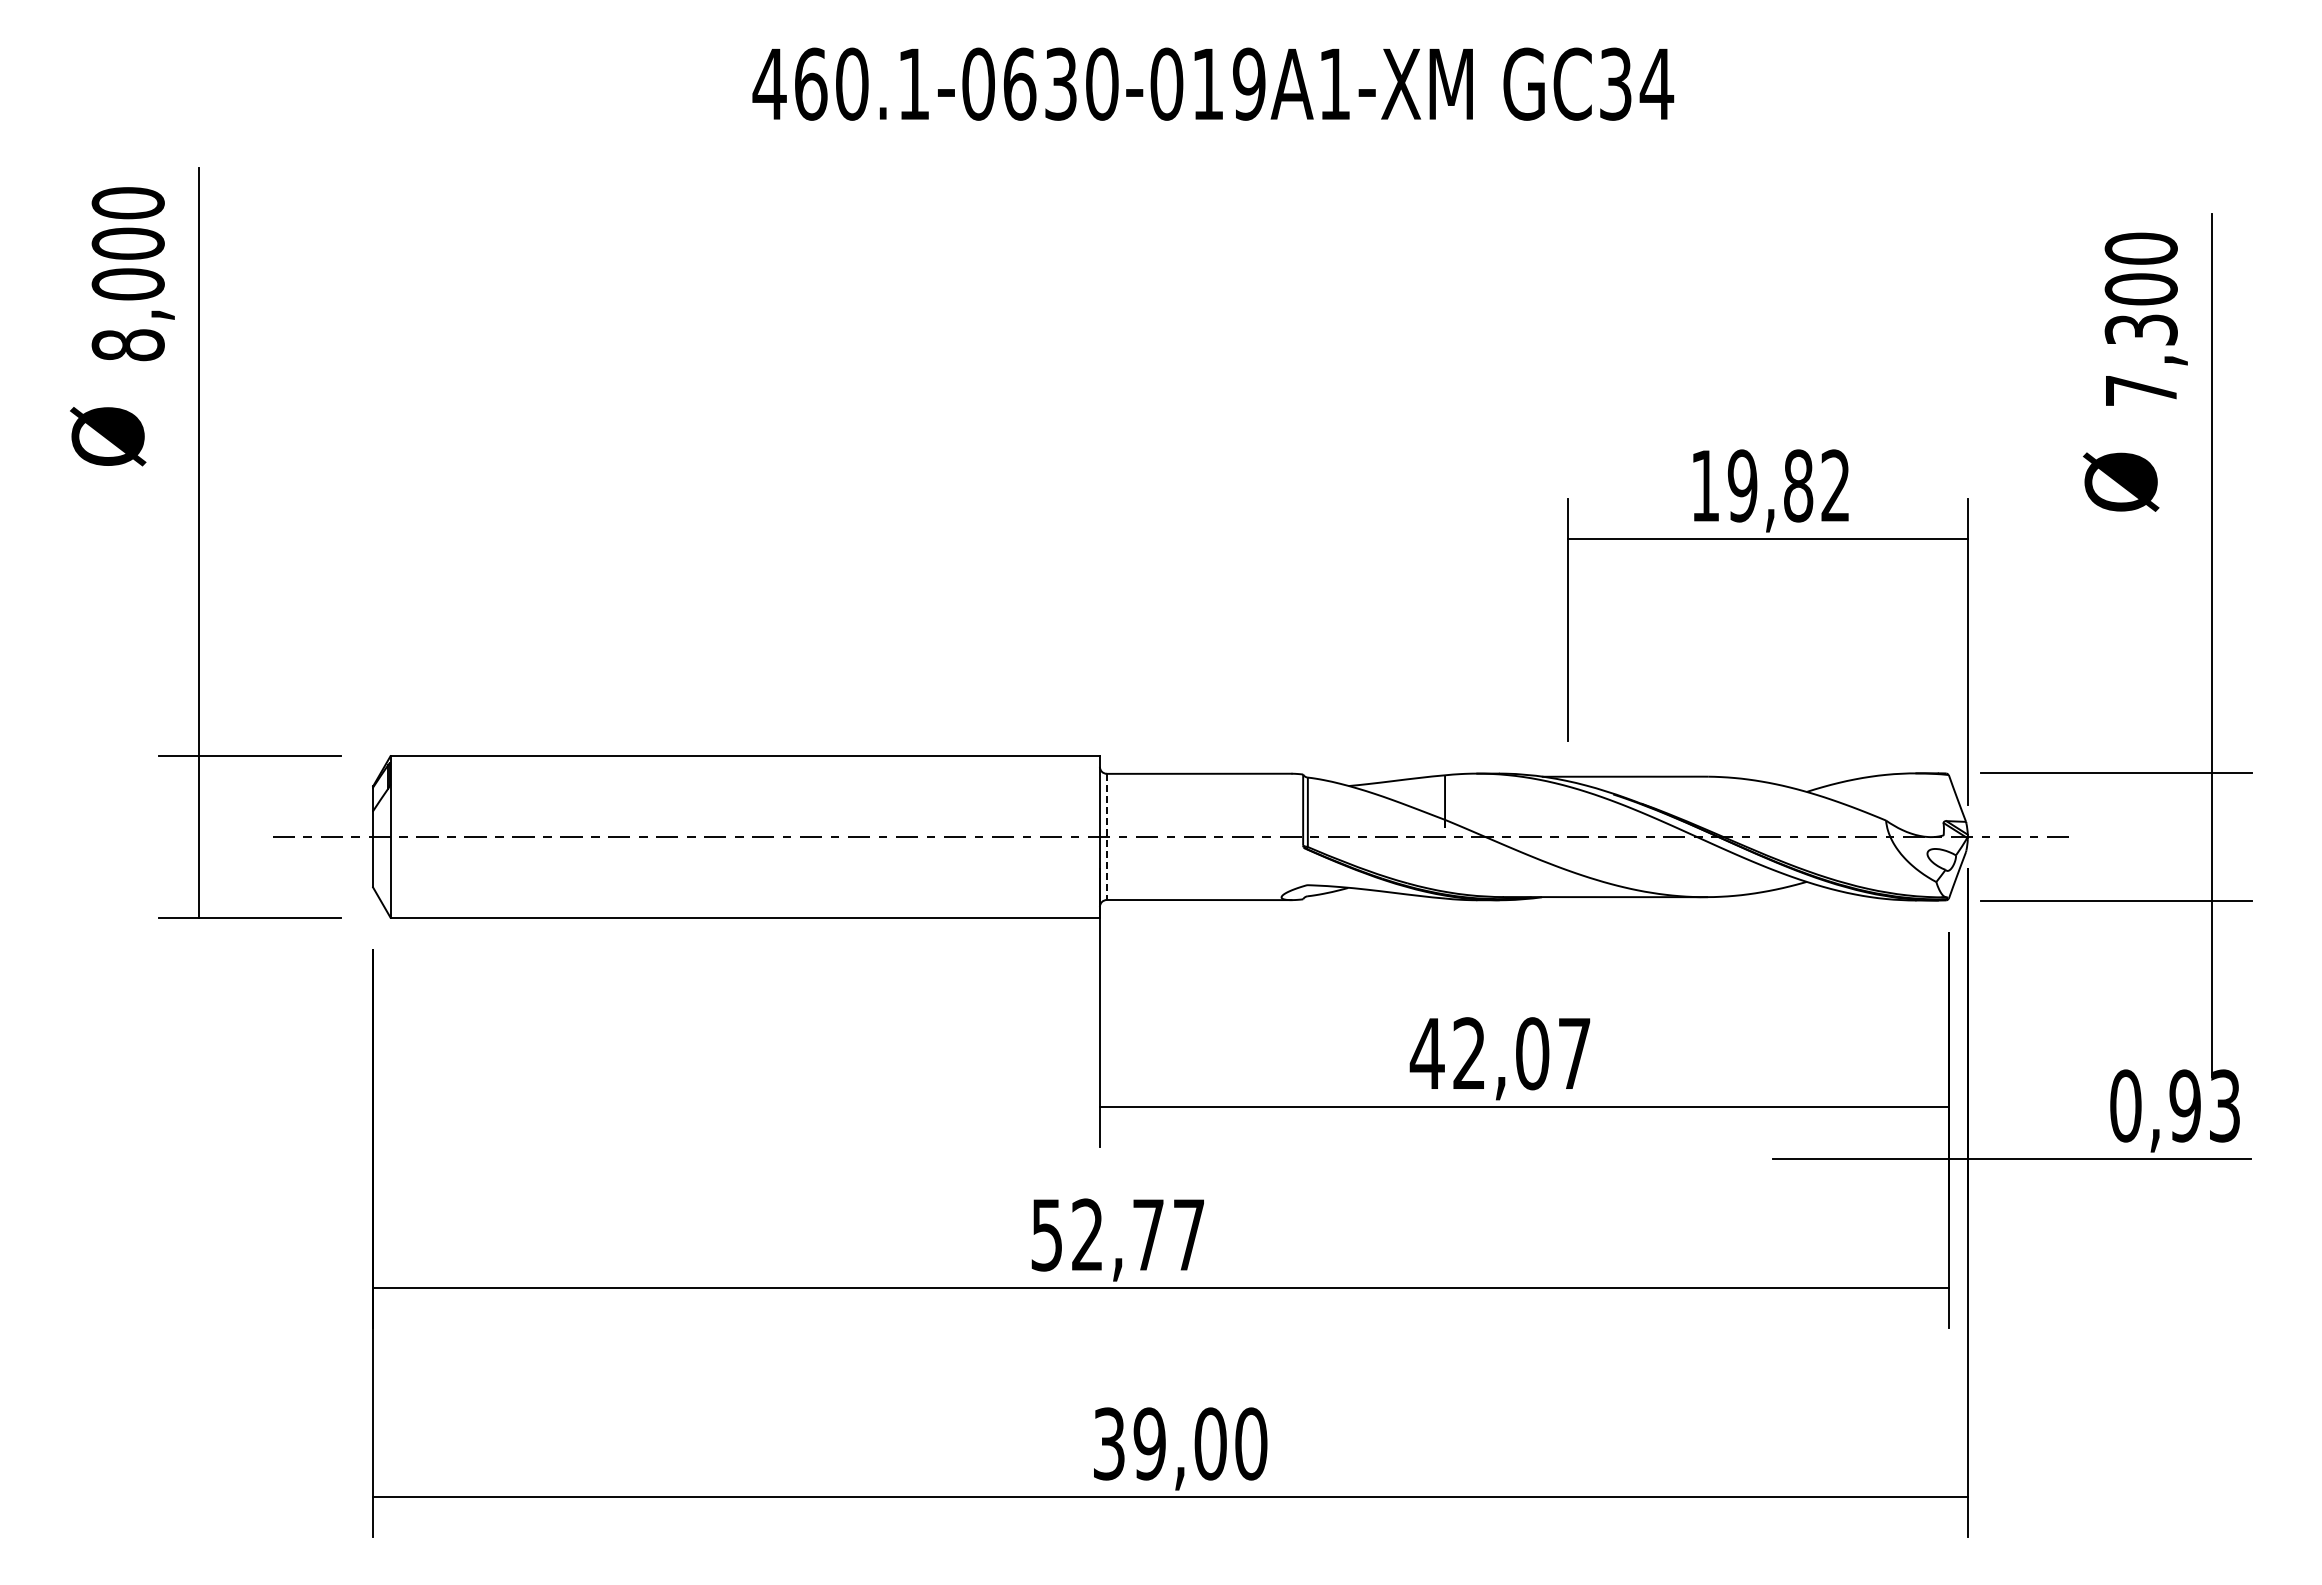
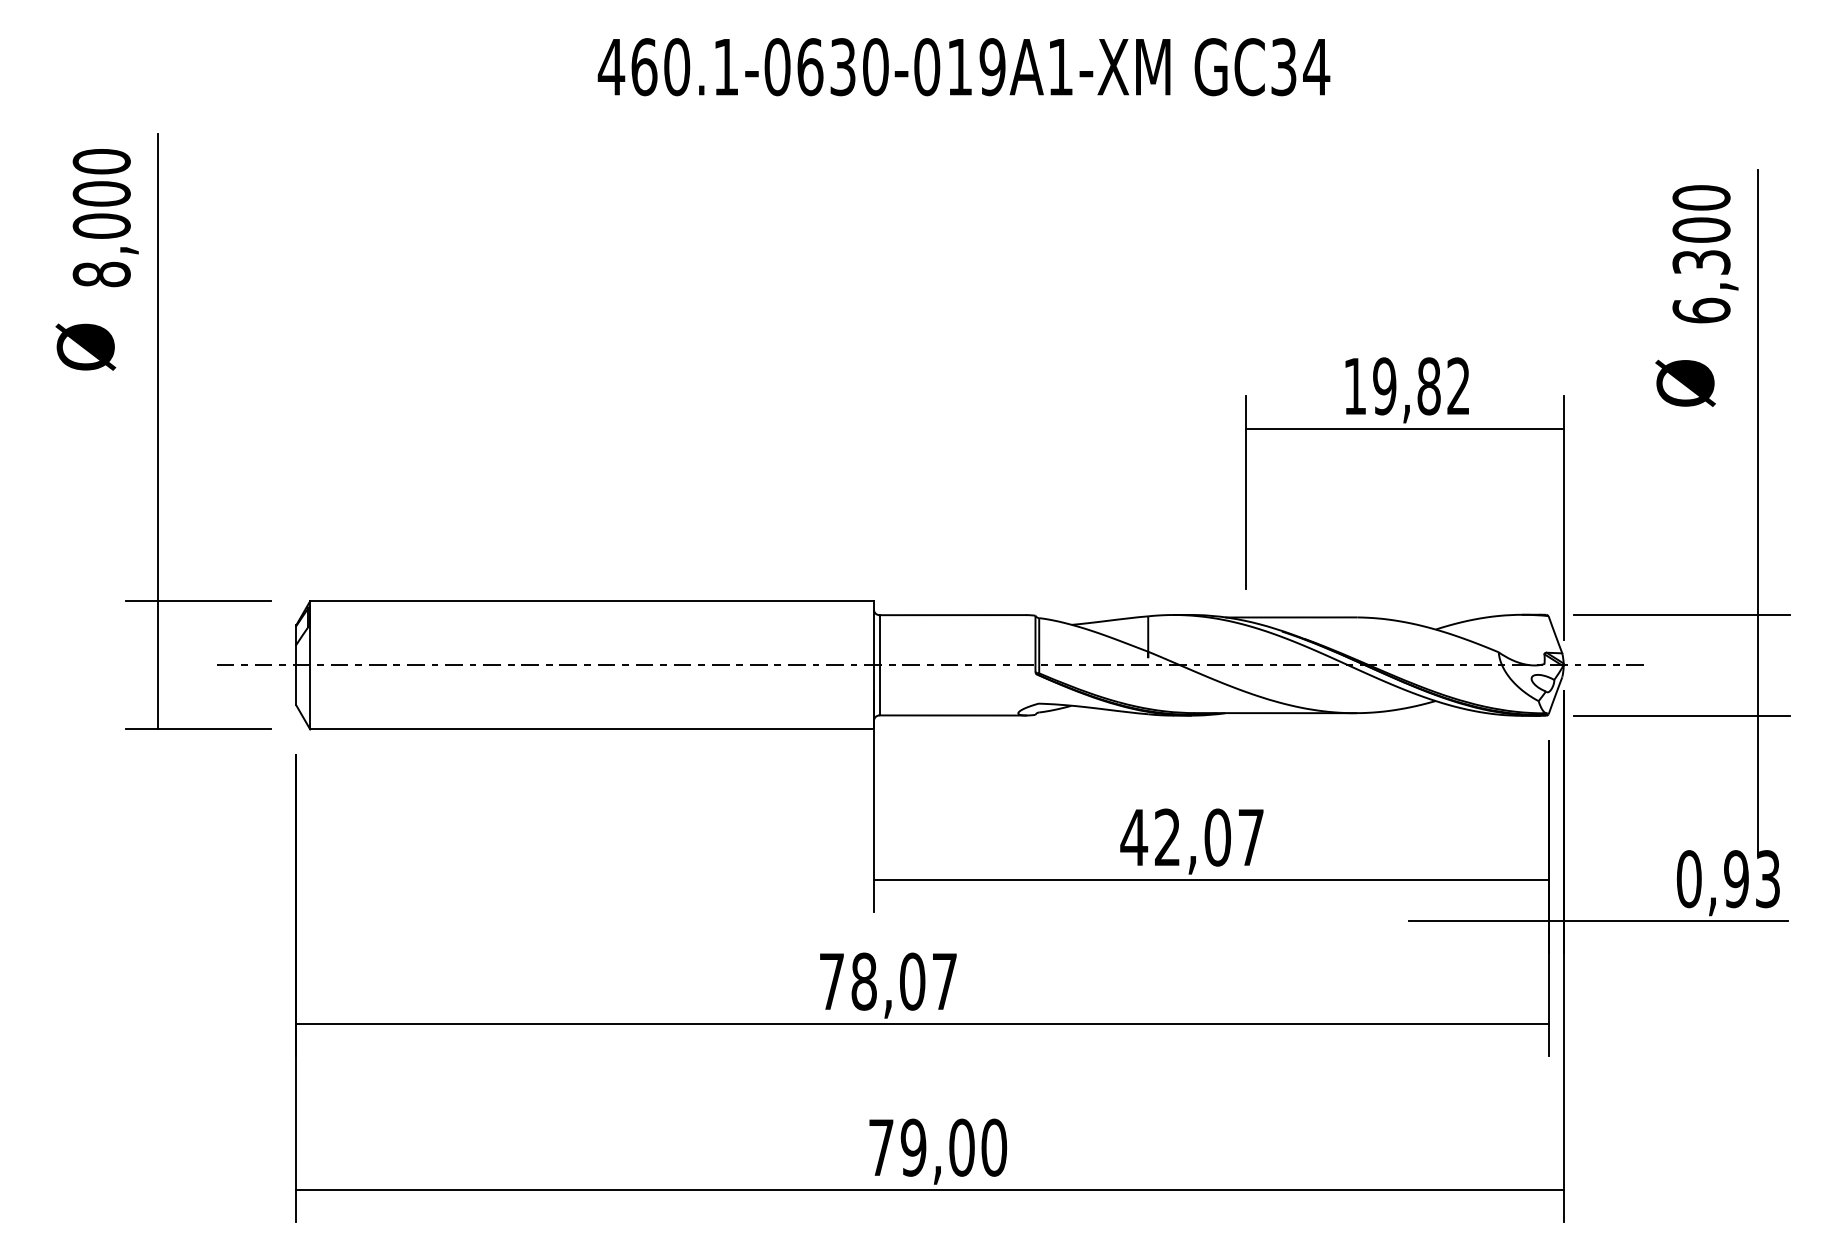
text: (2140, 390) -> (1700, 310), 7,300 -> 6,300
line: (1106, 837) -> (879, 665), dashed -> solid
text: (1097, 1234) -> (872, 981), 52,77 -> 78,07
text: (1109, 1443) -> (881, 1147), 39,00 -> 79,00

